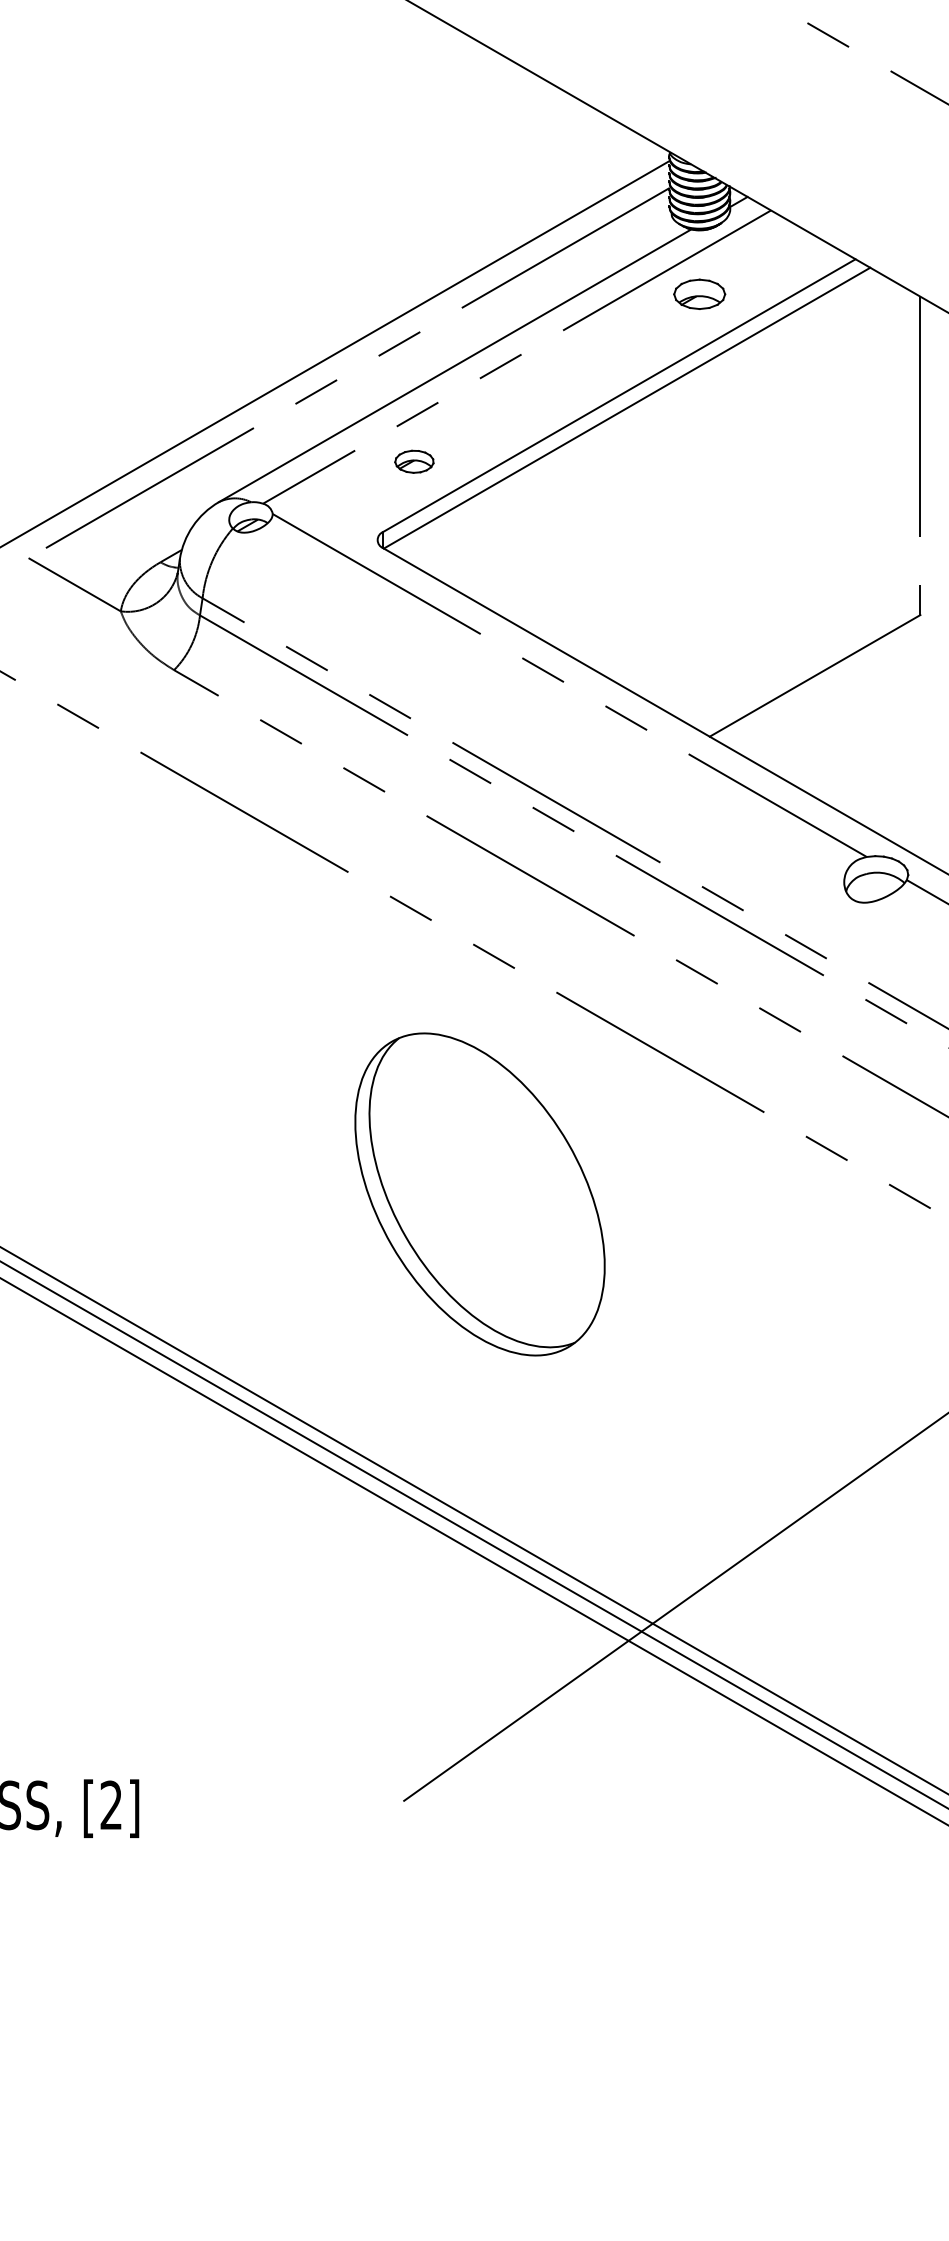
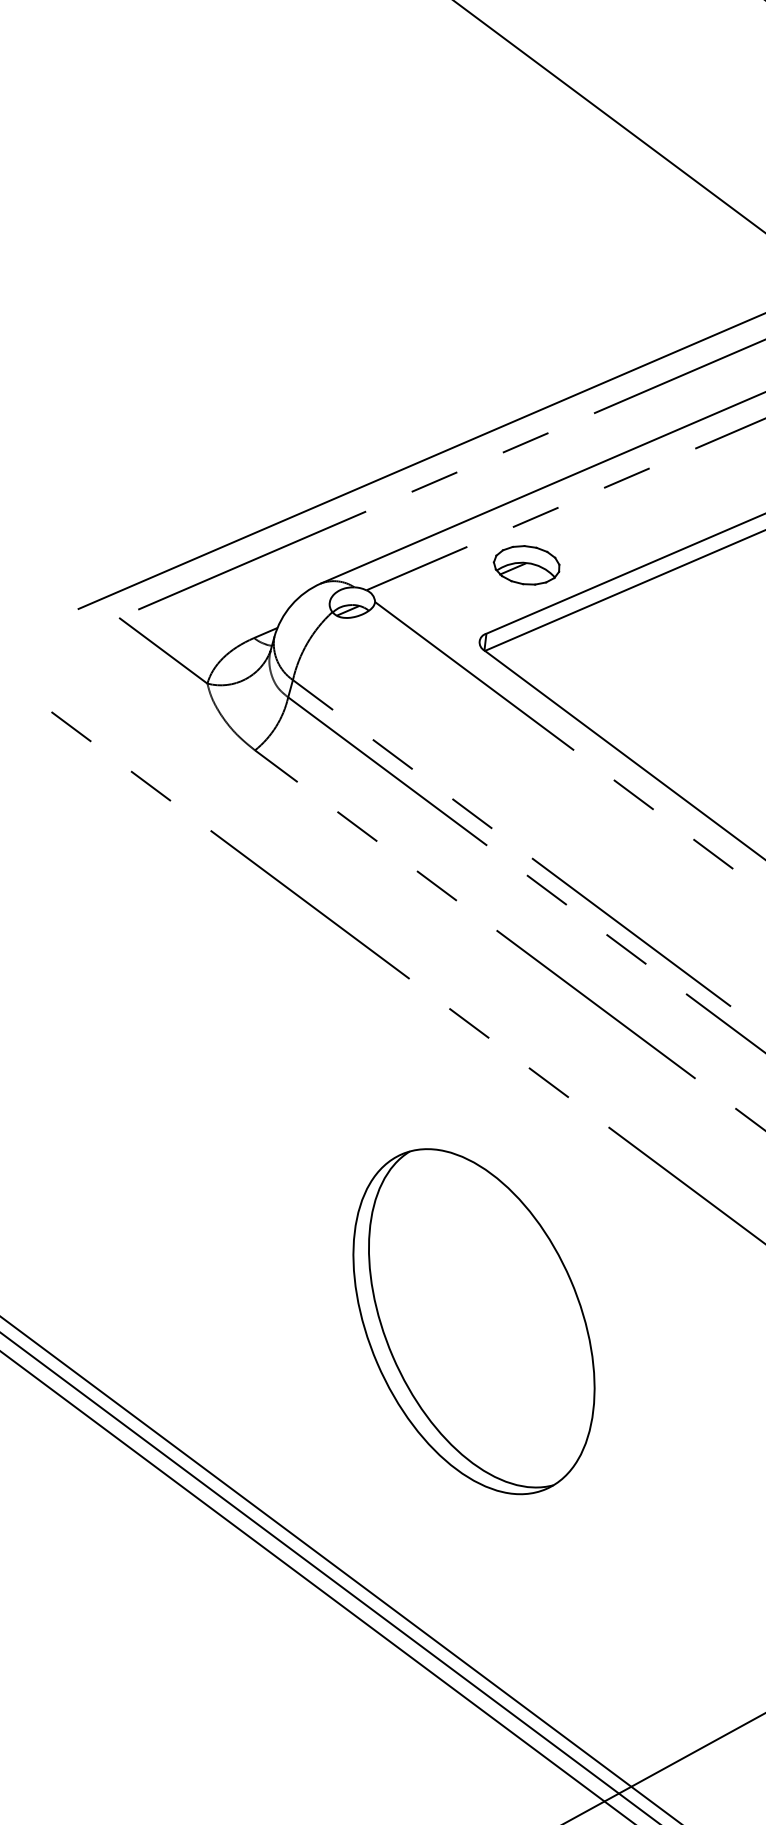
part: (414, 461) -> (526, 565), size x1.67
part: (479, 1194) -> (473, 1321), moved

